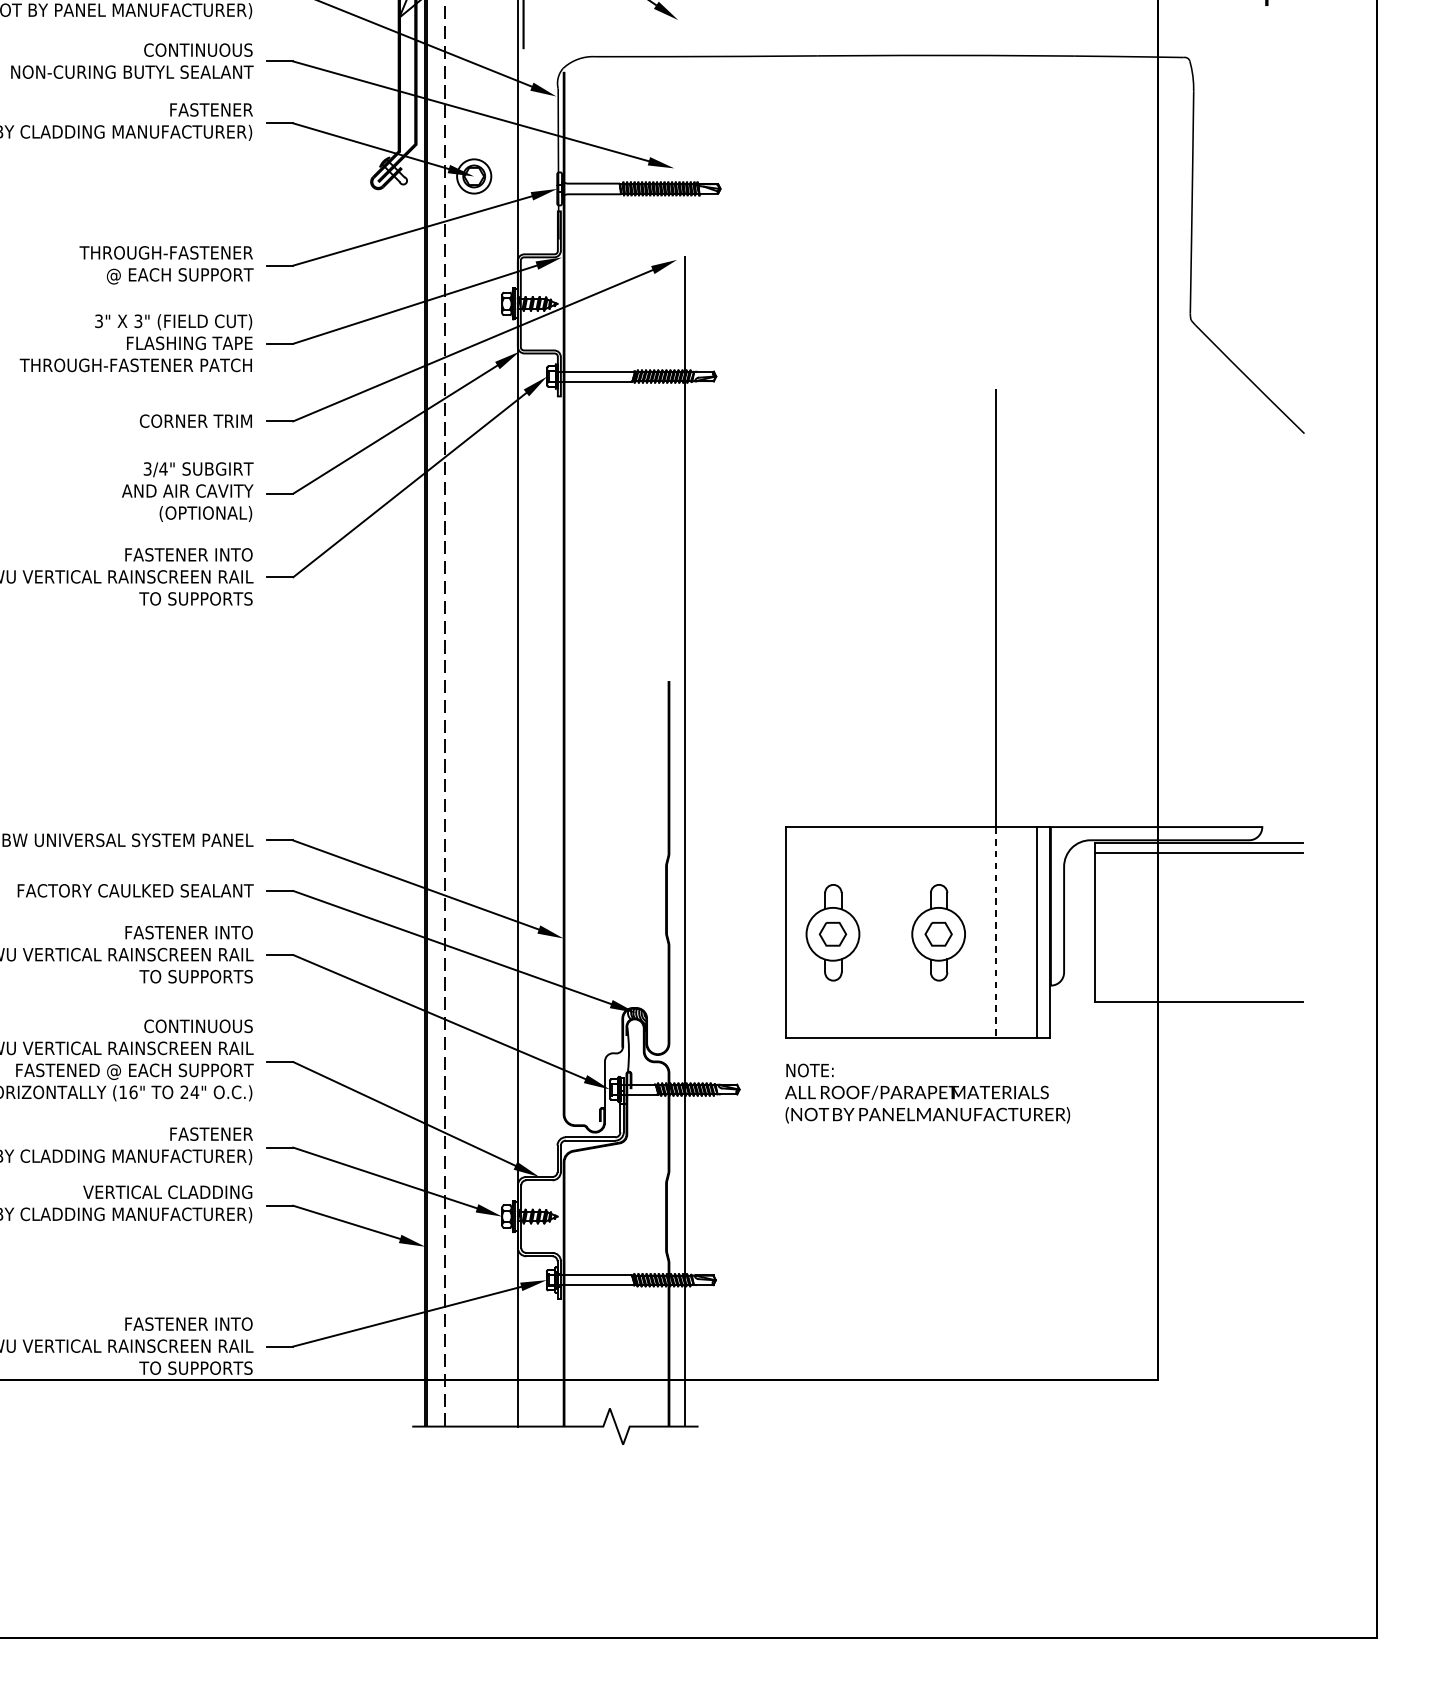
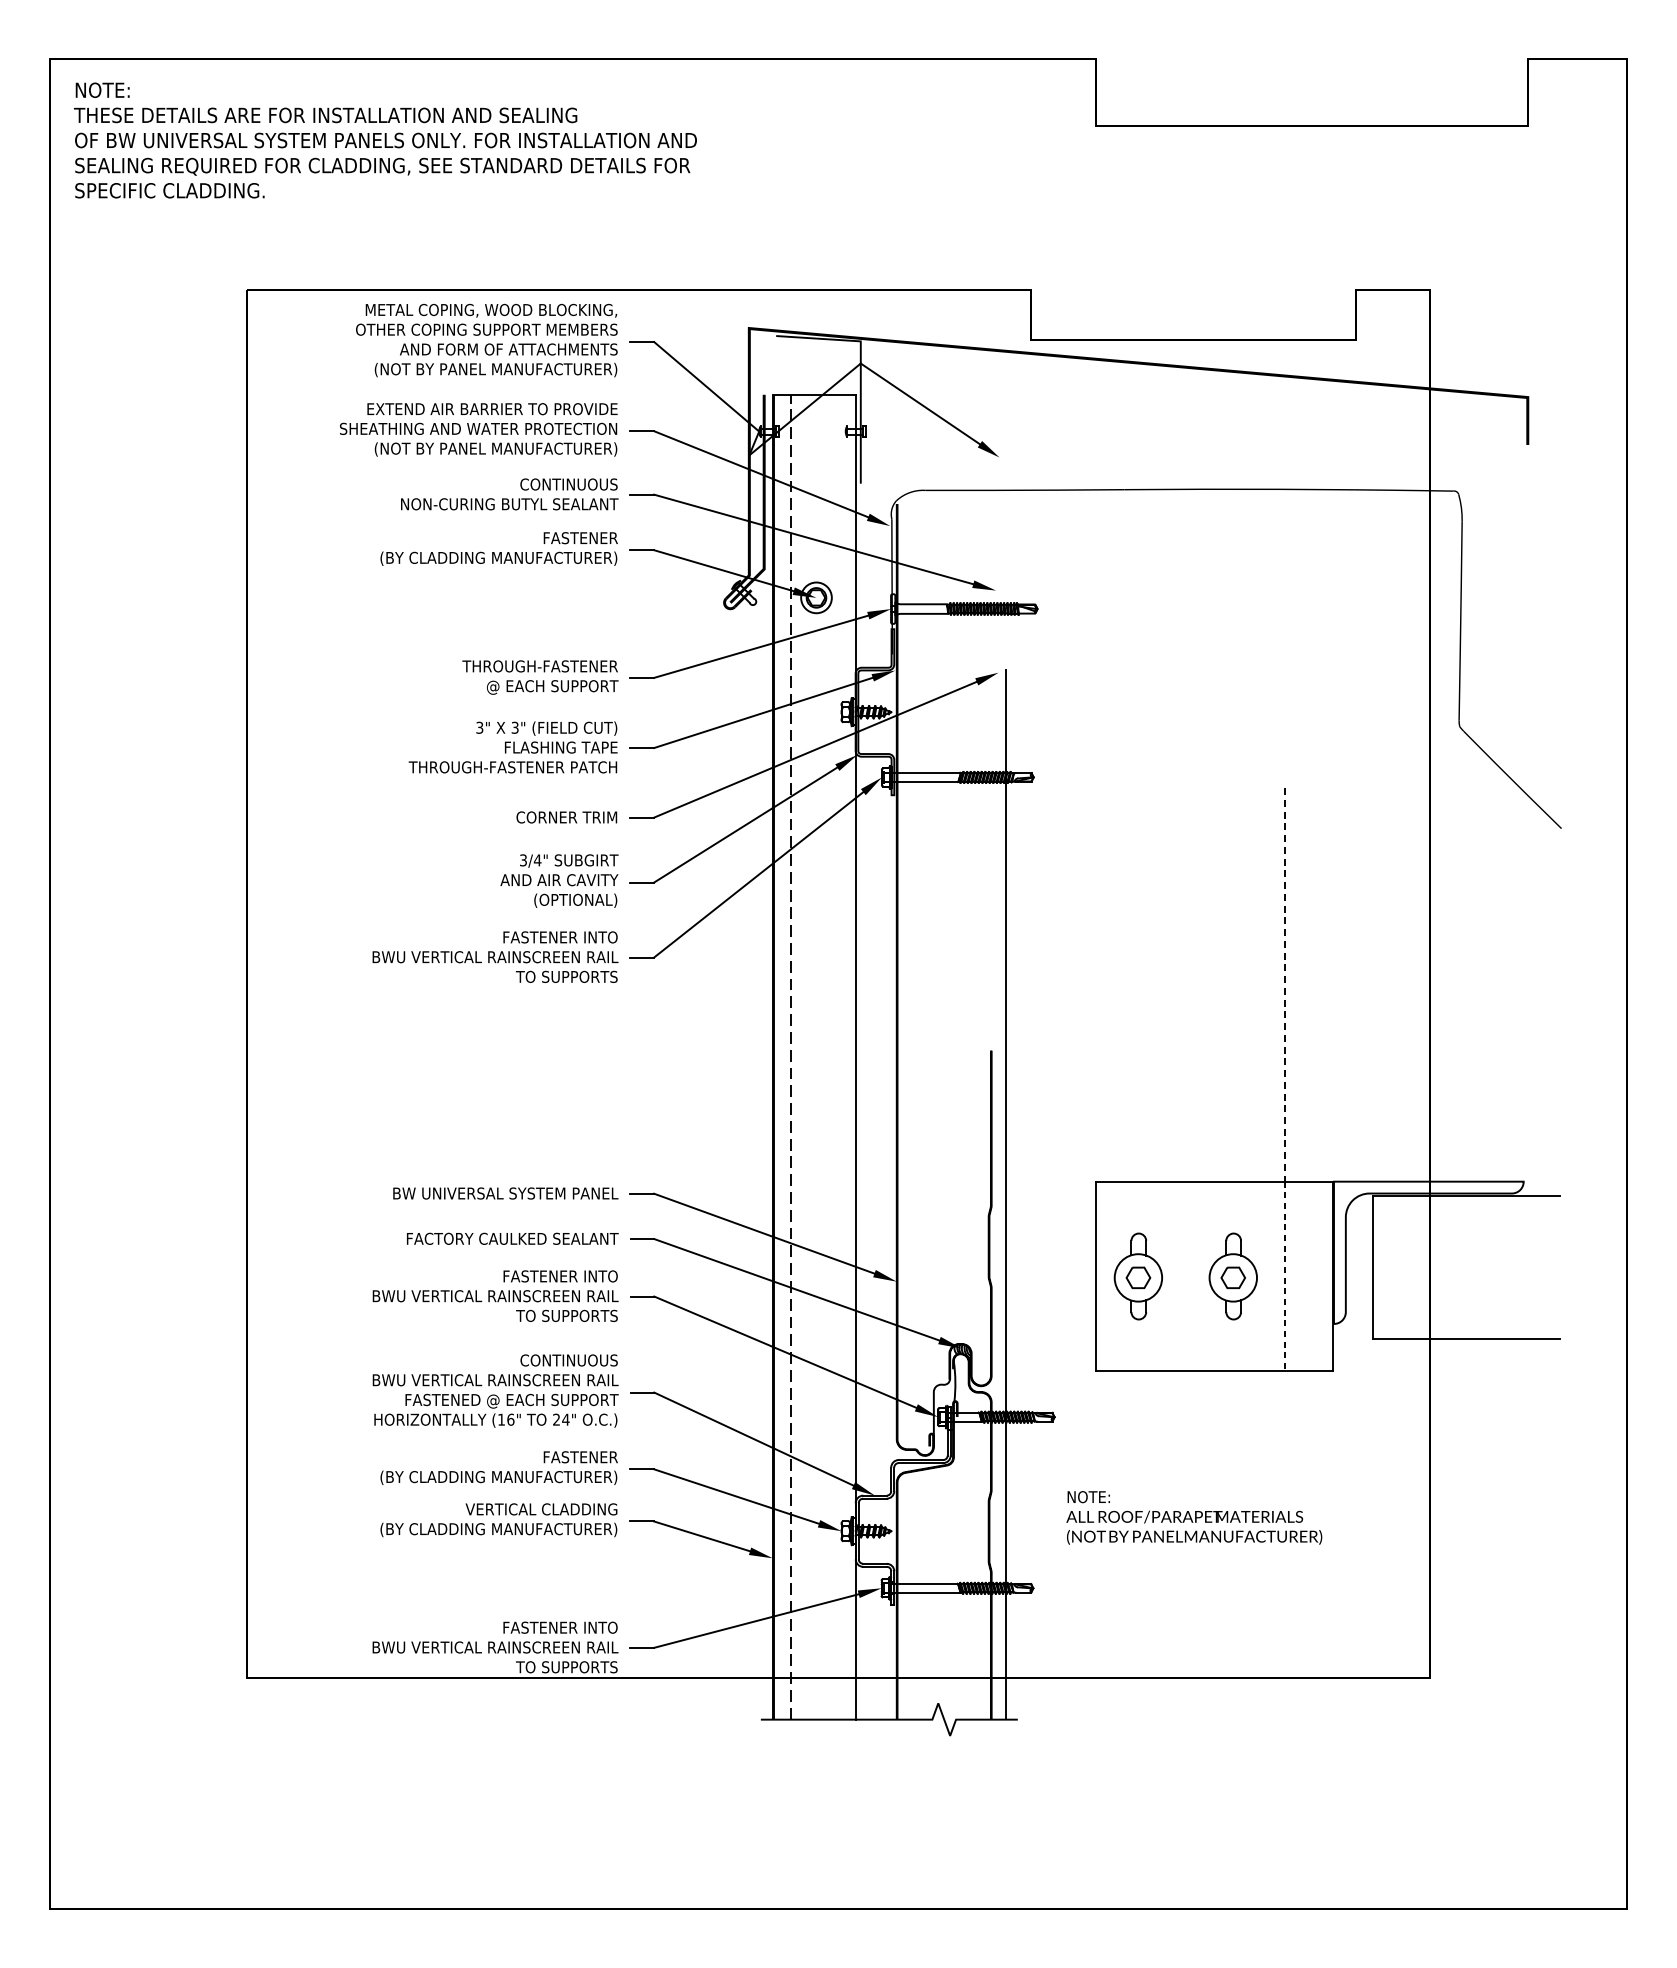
line: (995, 607) -> (1284, 984), solid -> dashed
line: (1198, 853) -> (1466, 1205), removed
line: (1036, 932) -> (1321, 1276), removed
text: (927, 1093) -> (1194, 1517), moved

